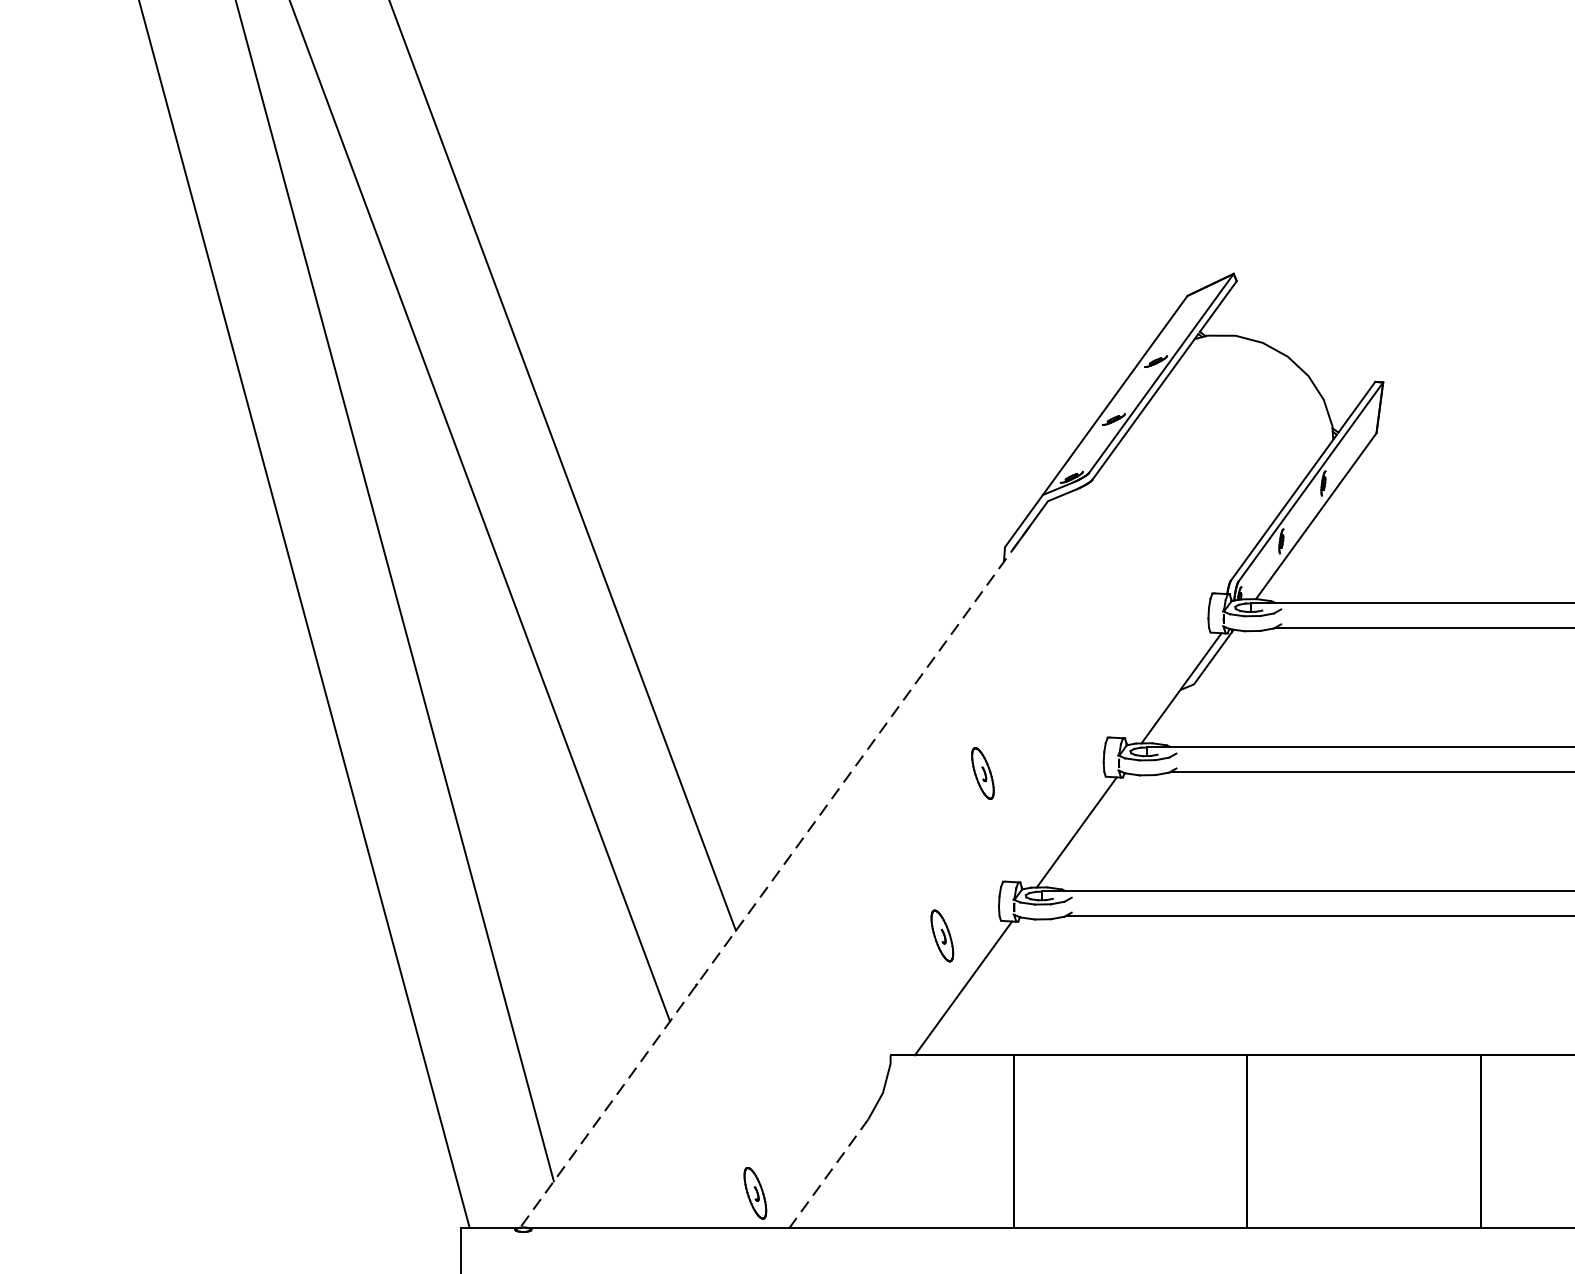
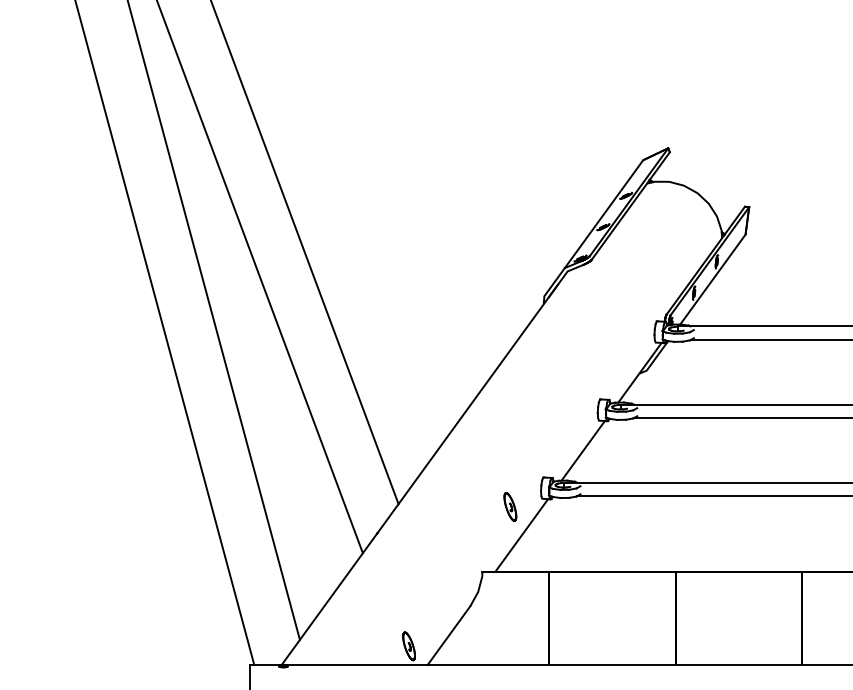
part: (983, 772) -> (532, 418), removed
line: (774, 877) -> (419, 475), dashed -> solid
line: (828, 1175) -> (448, 636), dashed -> solid

